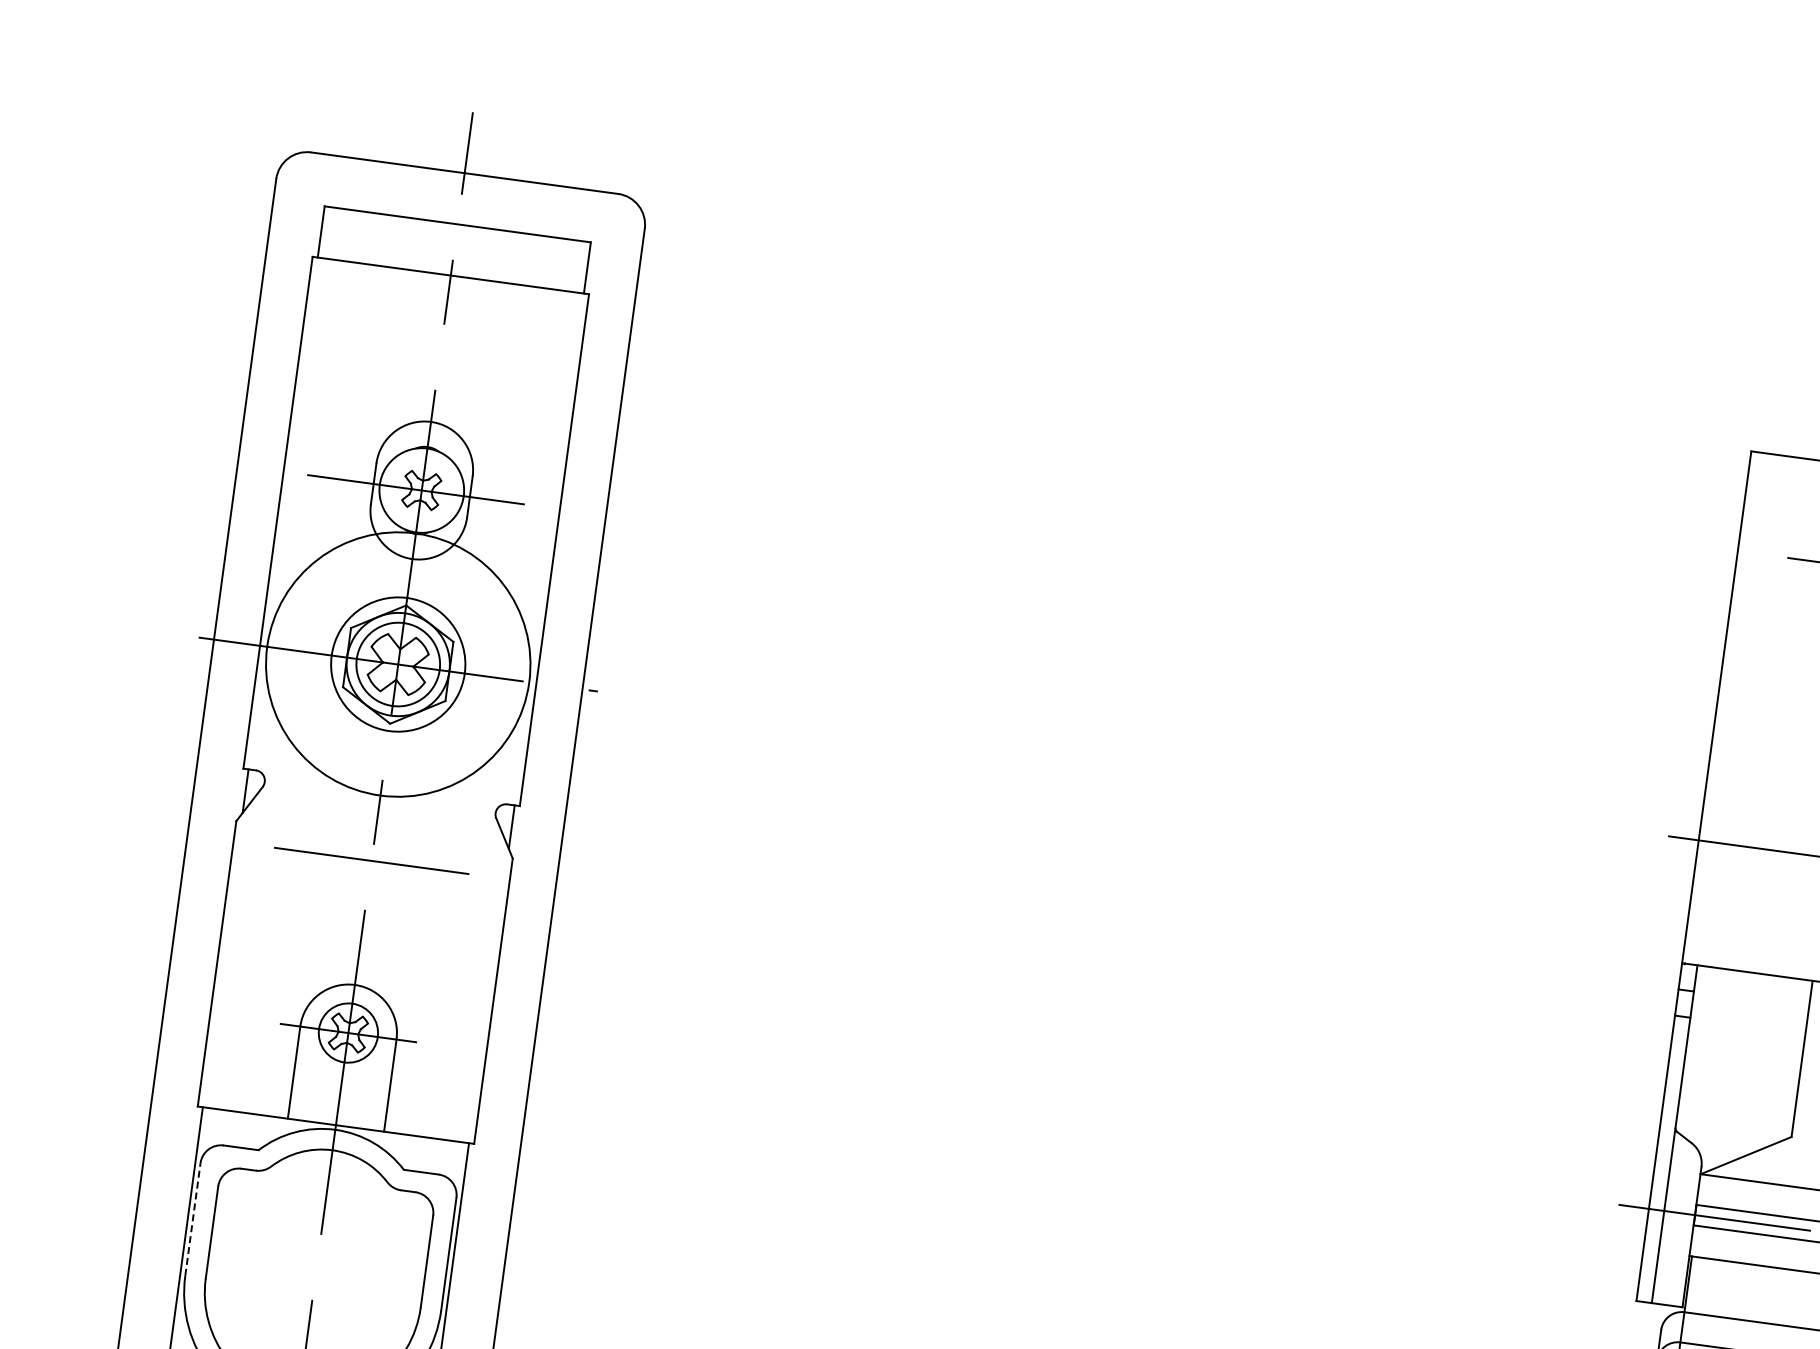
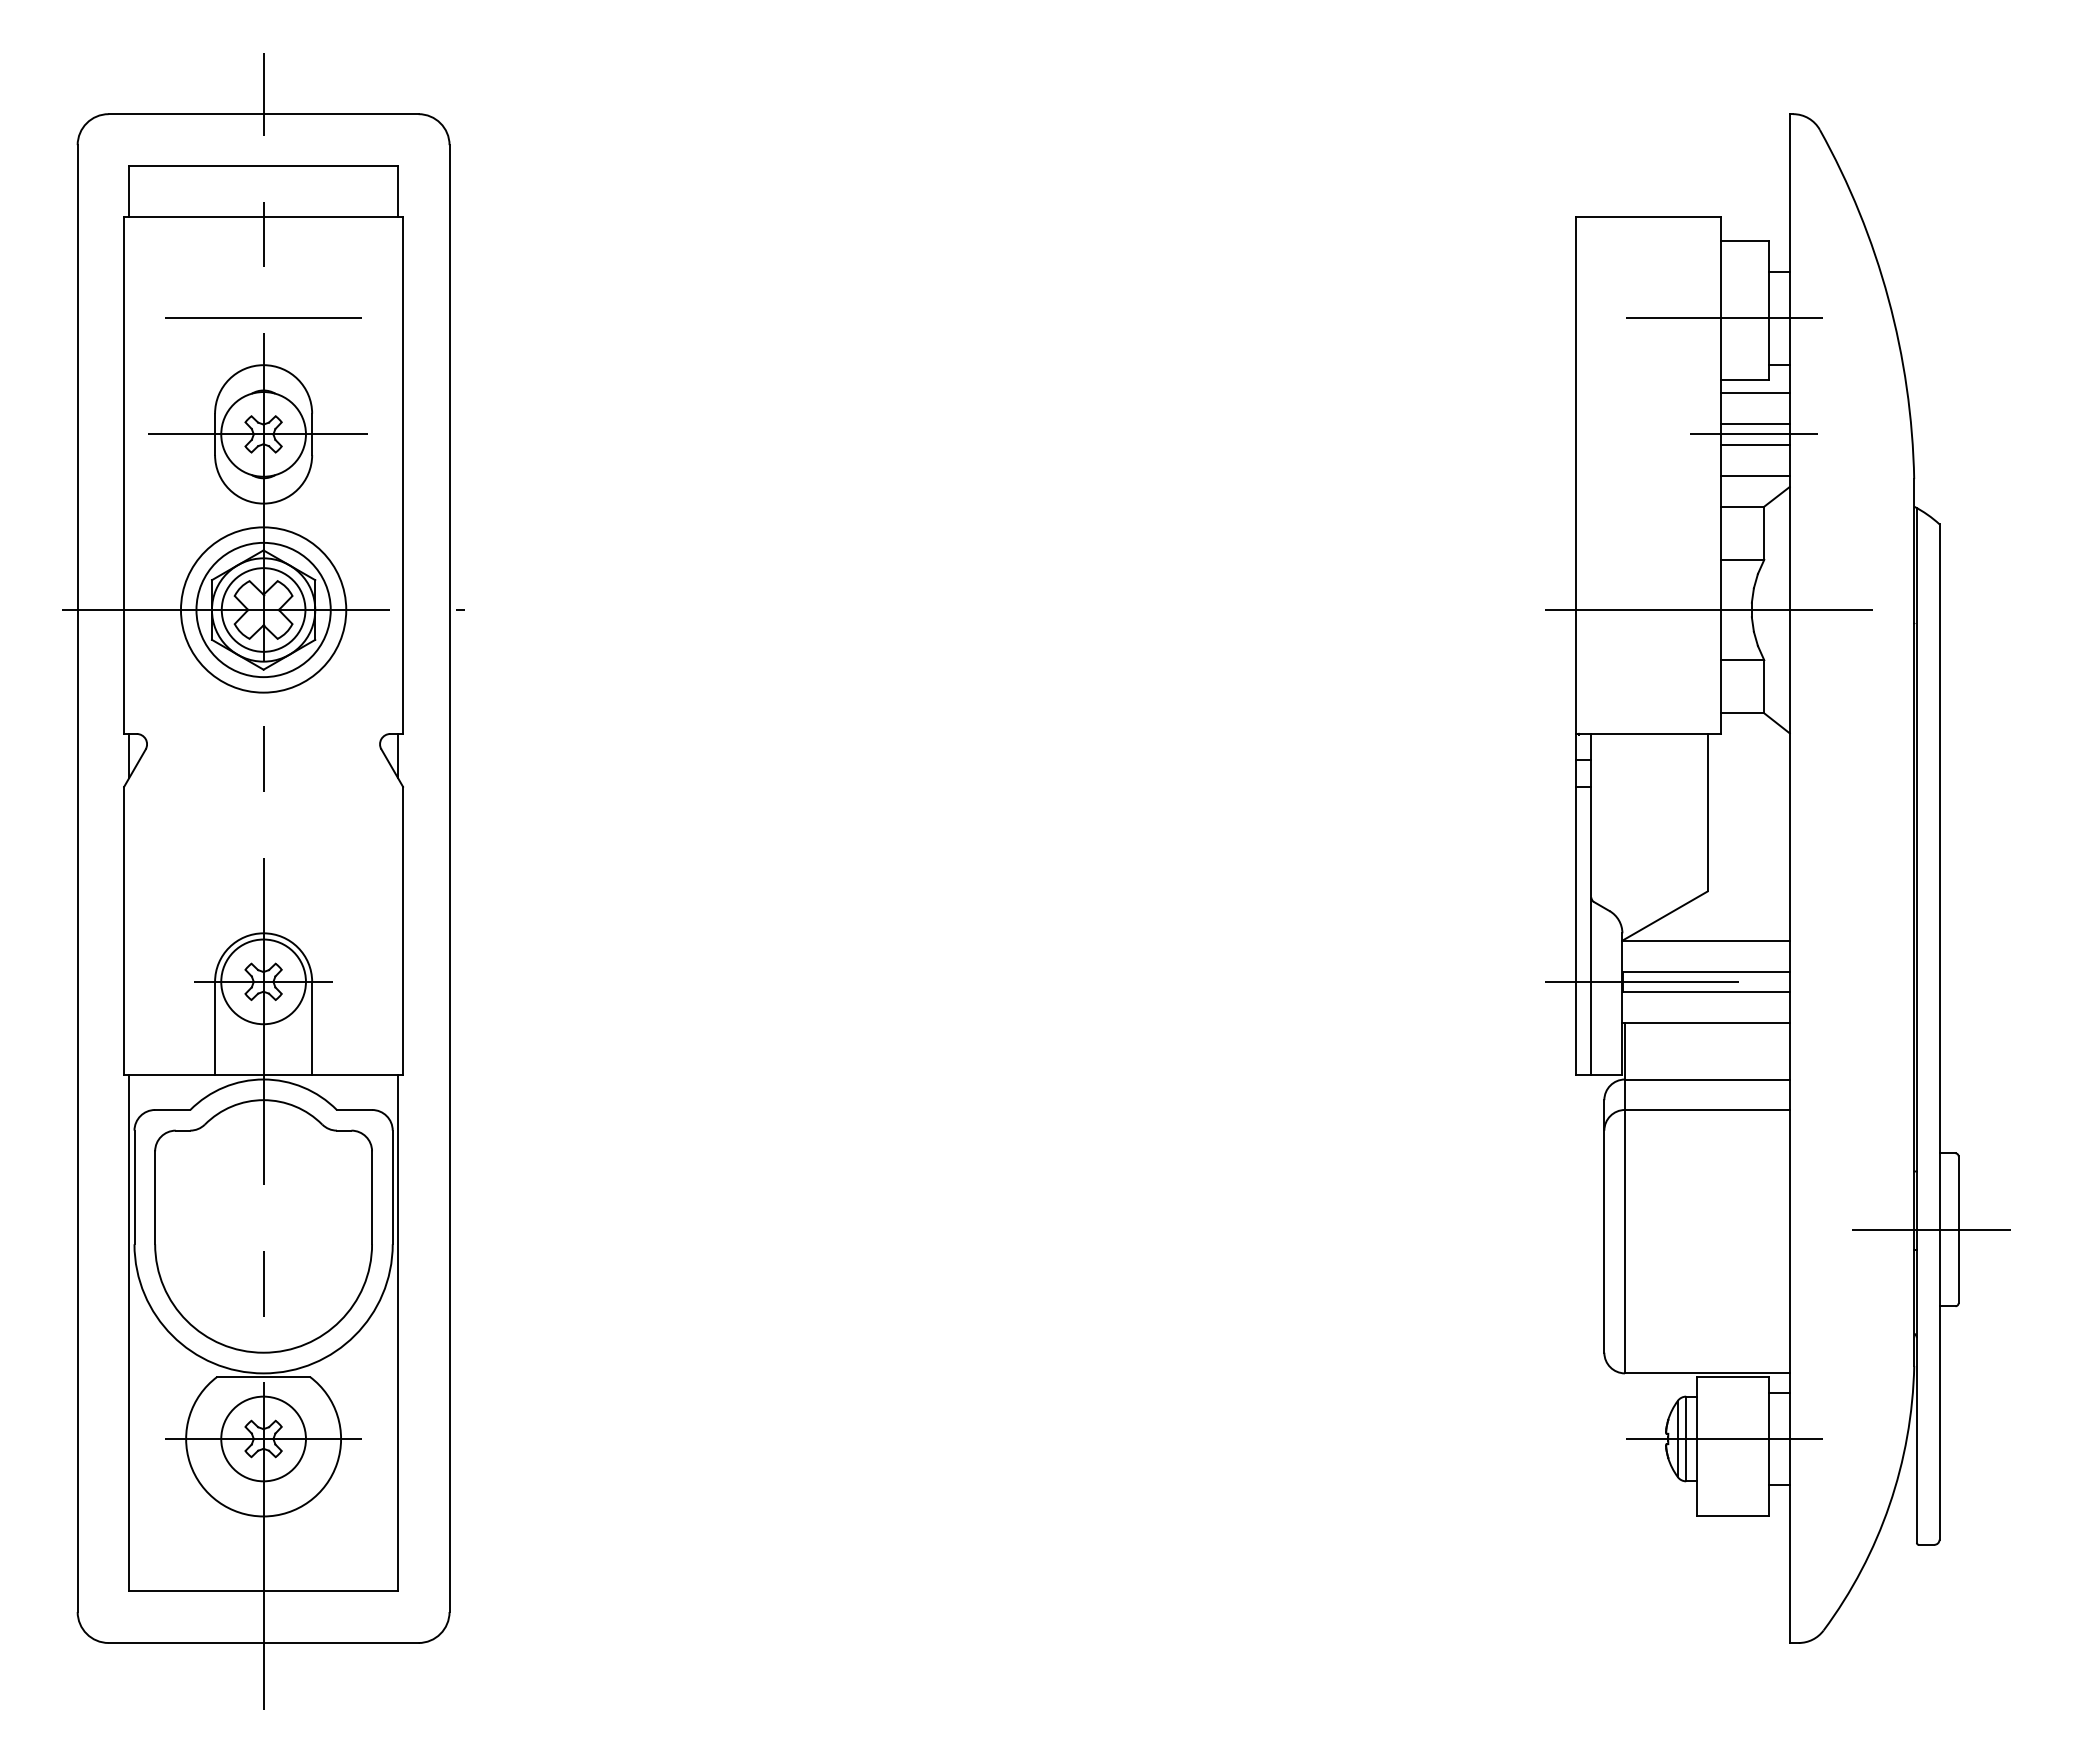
circle: (398, 664) -> (263, 609), size x0.62
line: (371, 860) -> (263, 317), moved
circle: (348, 1032) -> (263, 981), size x1.43
line: (192, 1219) -> (134, 1187), dashed -> solid

